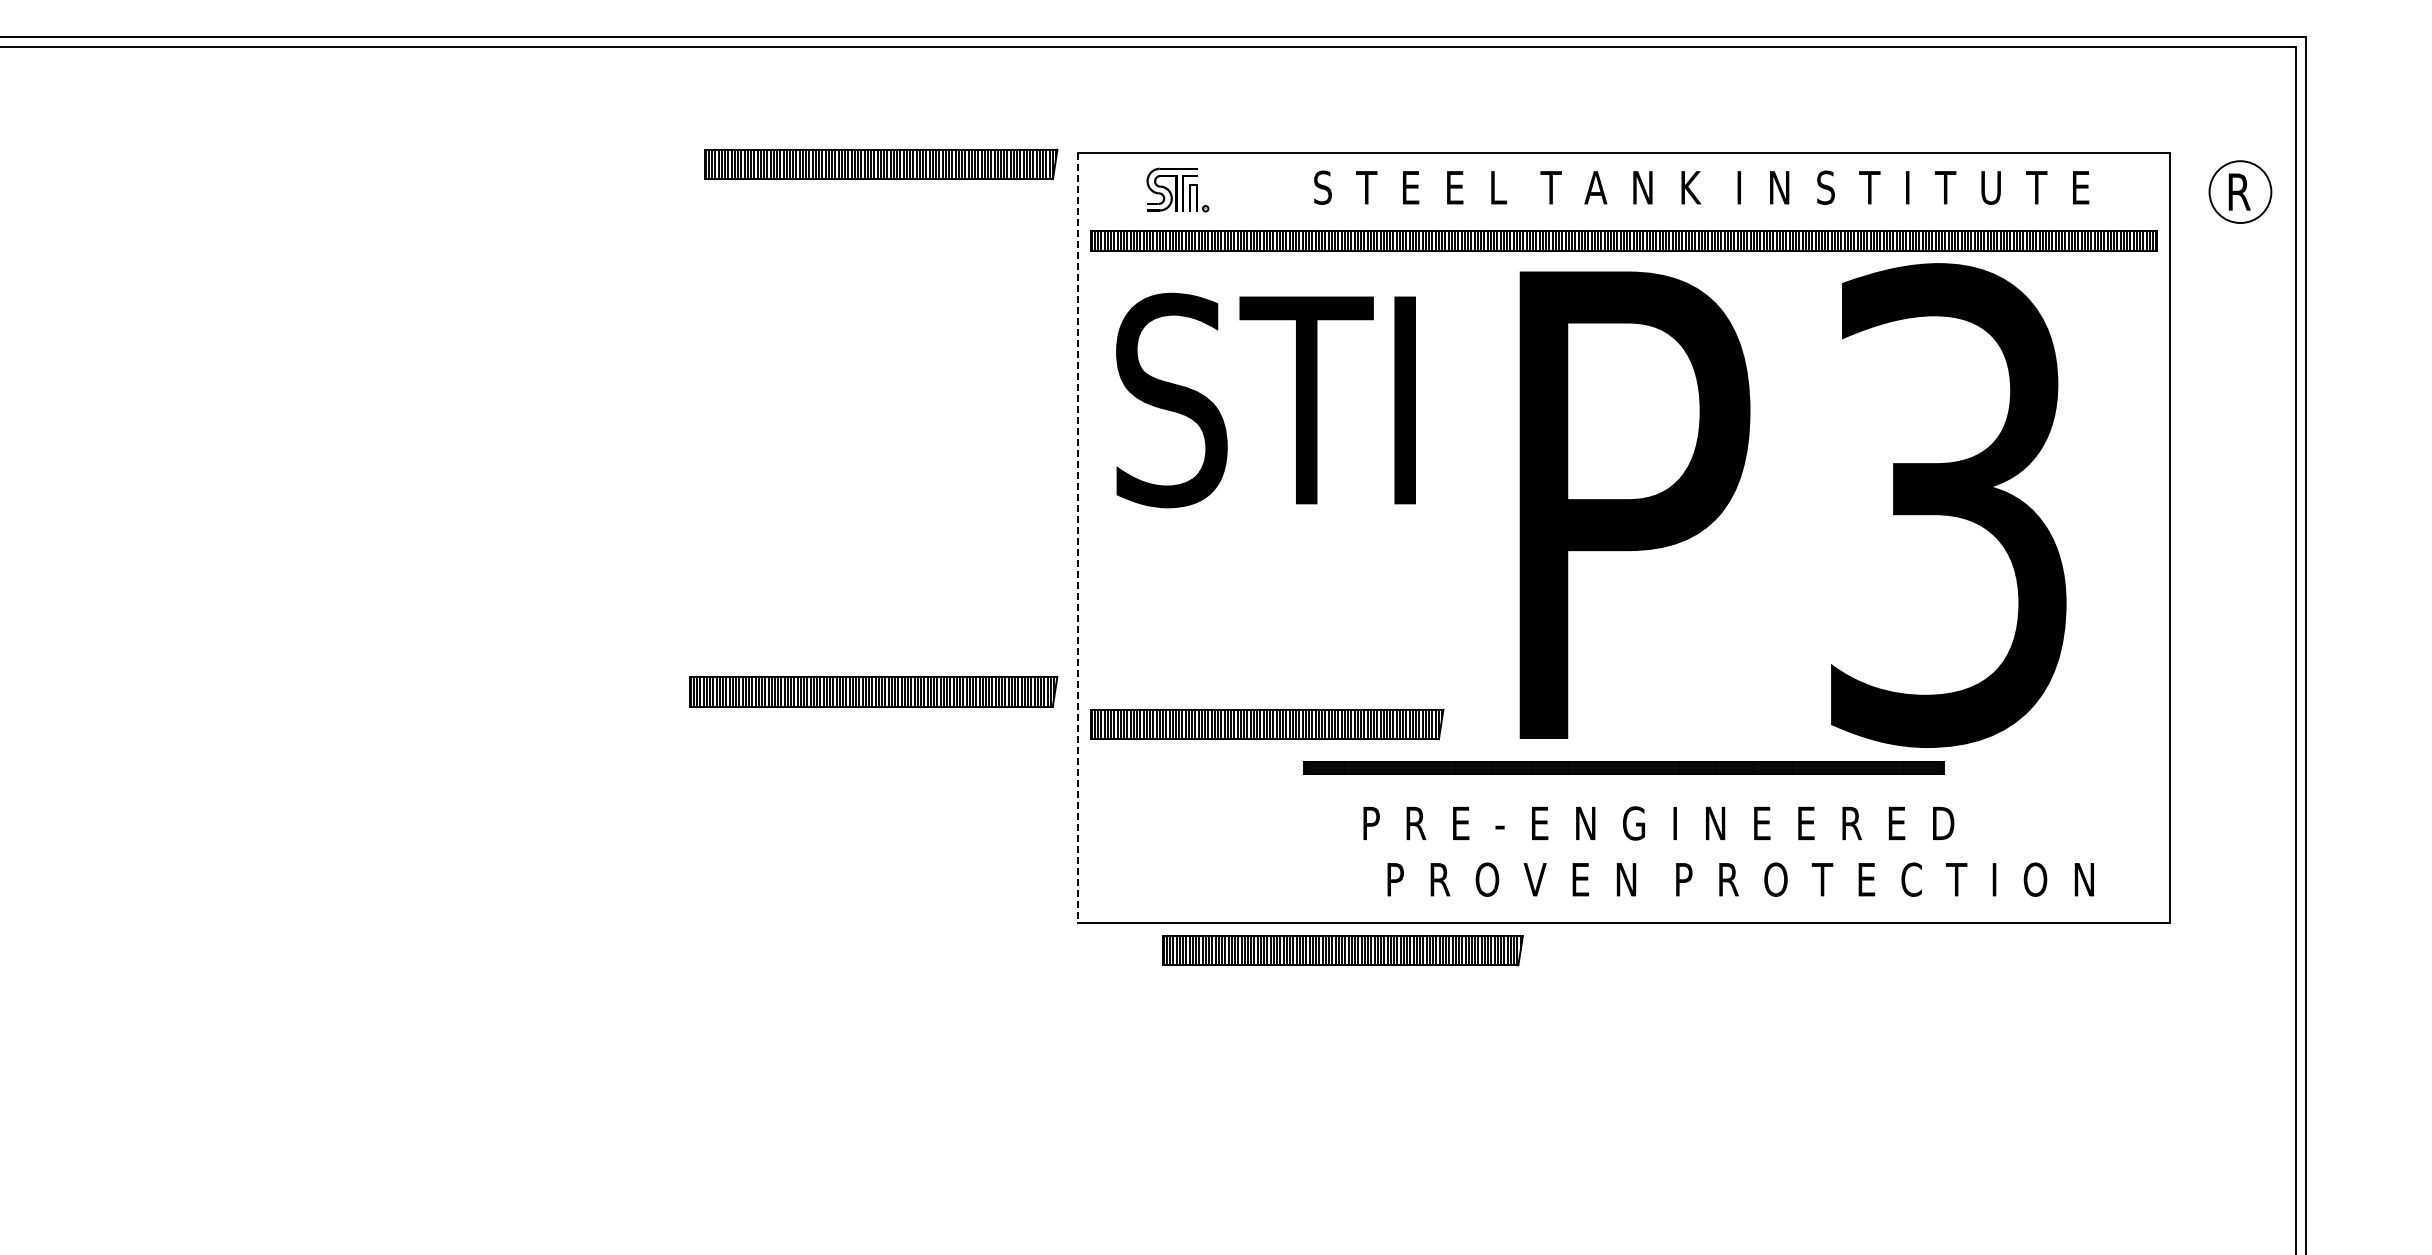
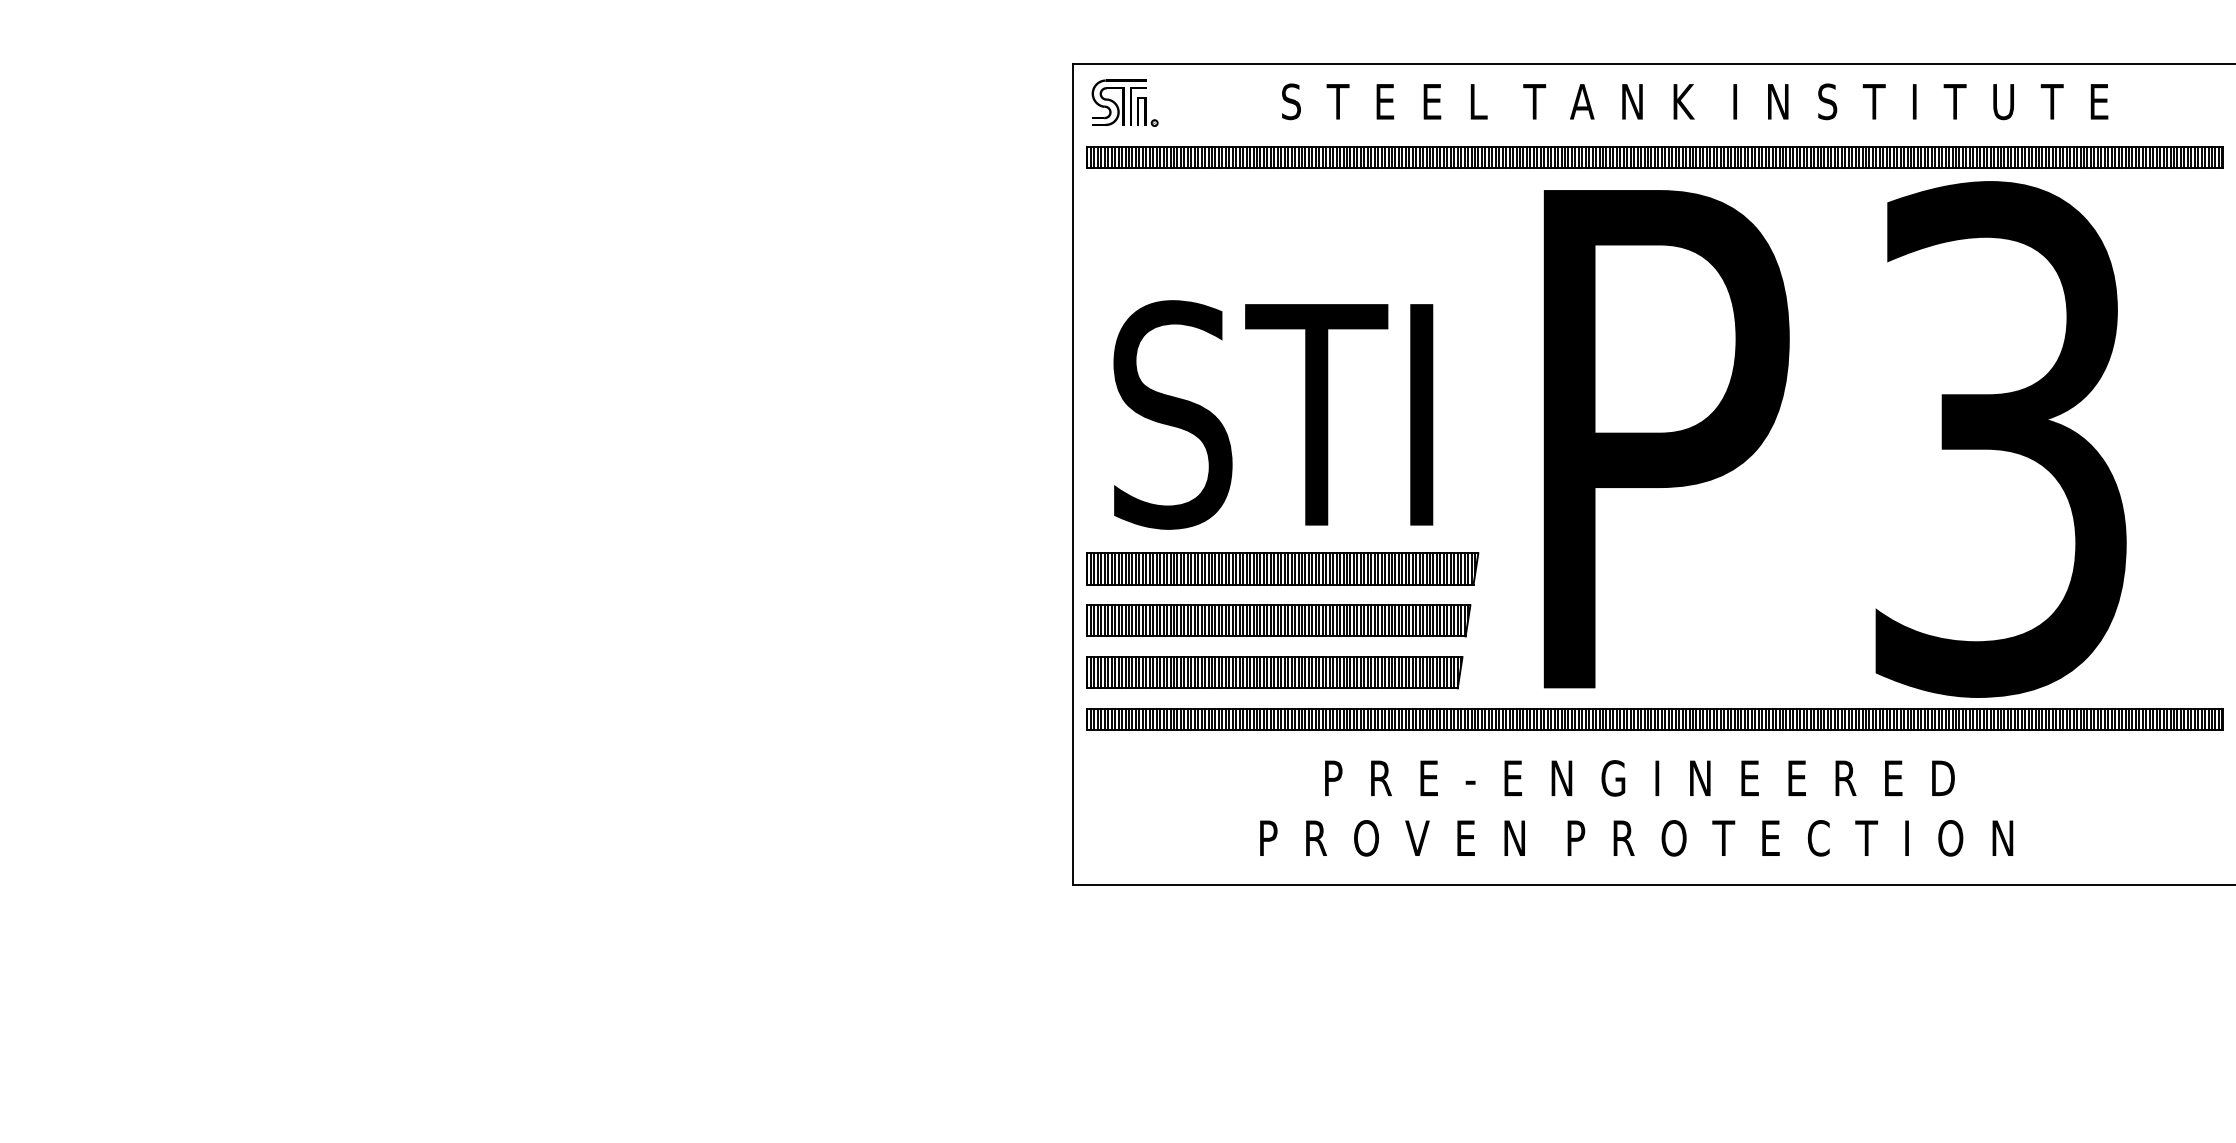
part: (881, 163) -> (863, 74), removed
text: (1701, 187) -> (1694, 101), moved
part: (1177, 189) -> (1124, 102), moved
text: (1265, 400) -> (1272, 414), moved
line: (1077, 538) -> (1072, 474), dashed -> solid
part: (873, 691) -> (1282, 568), moved
part: (1623, 767) -> (1654, 718), size x1.67
text: (1658, 823) -> (1639, 778), moved
text: (1740, 879) -> (1636, 838), moved
part: (1342, 950) -> (1278, 620), moved

